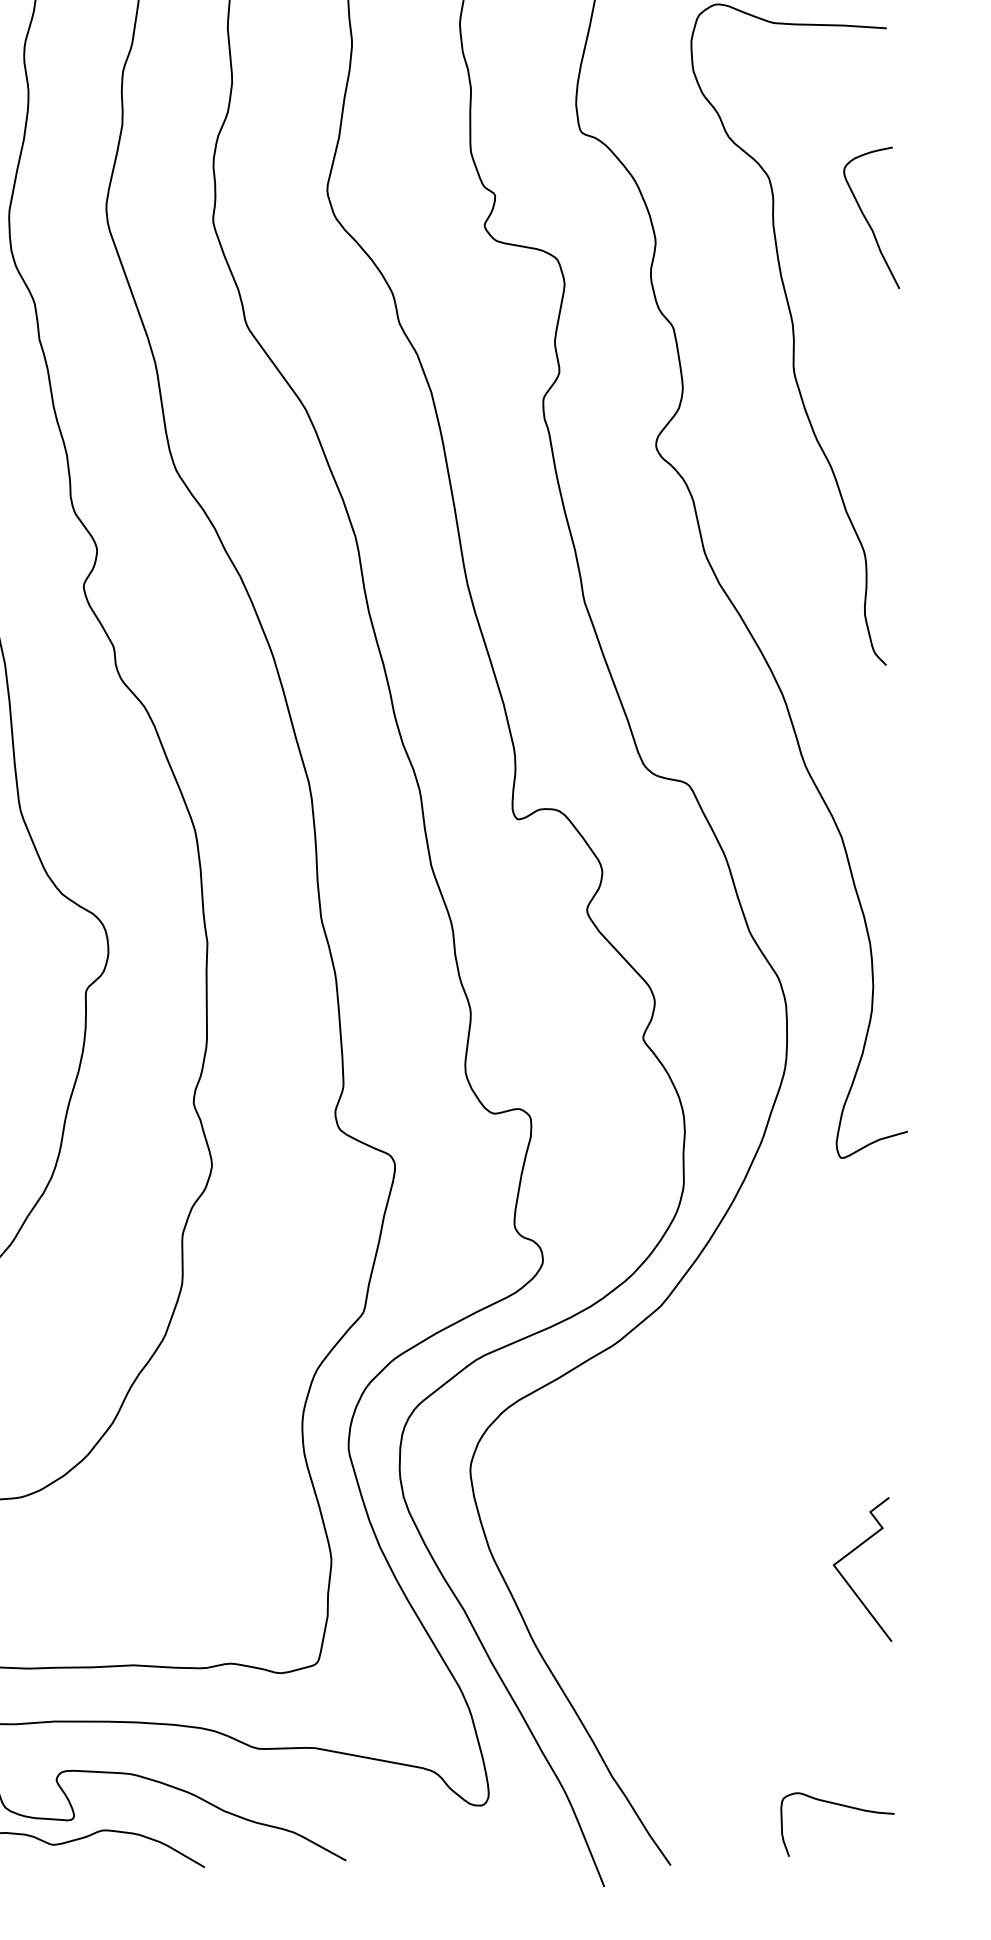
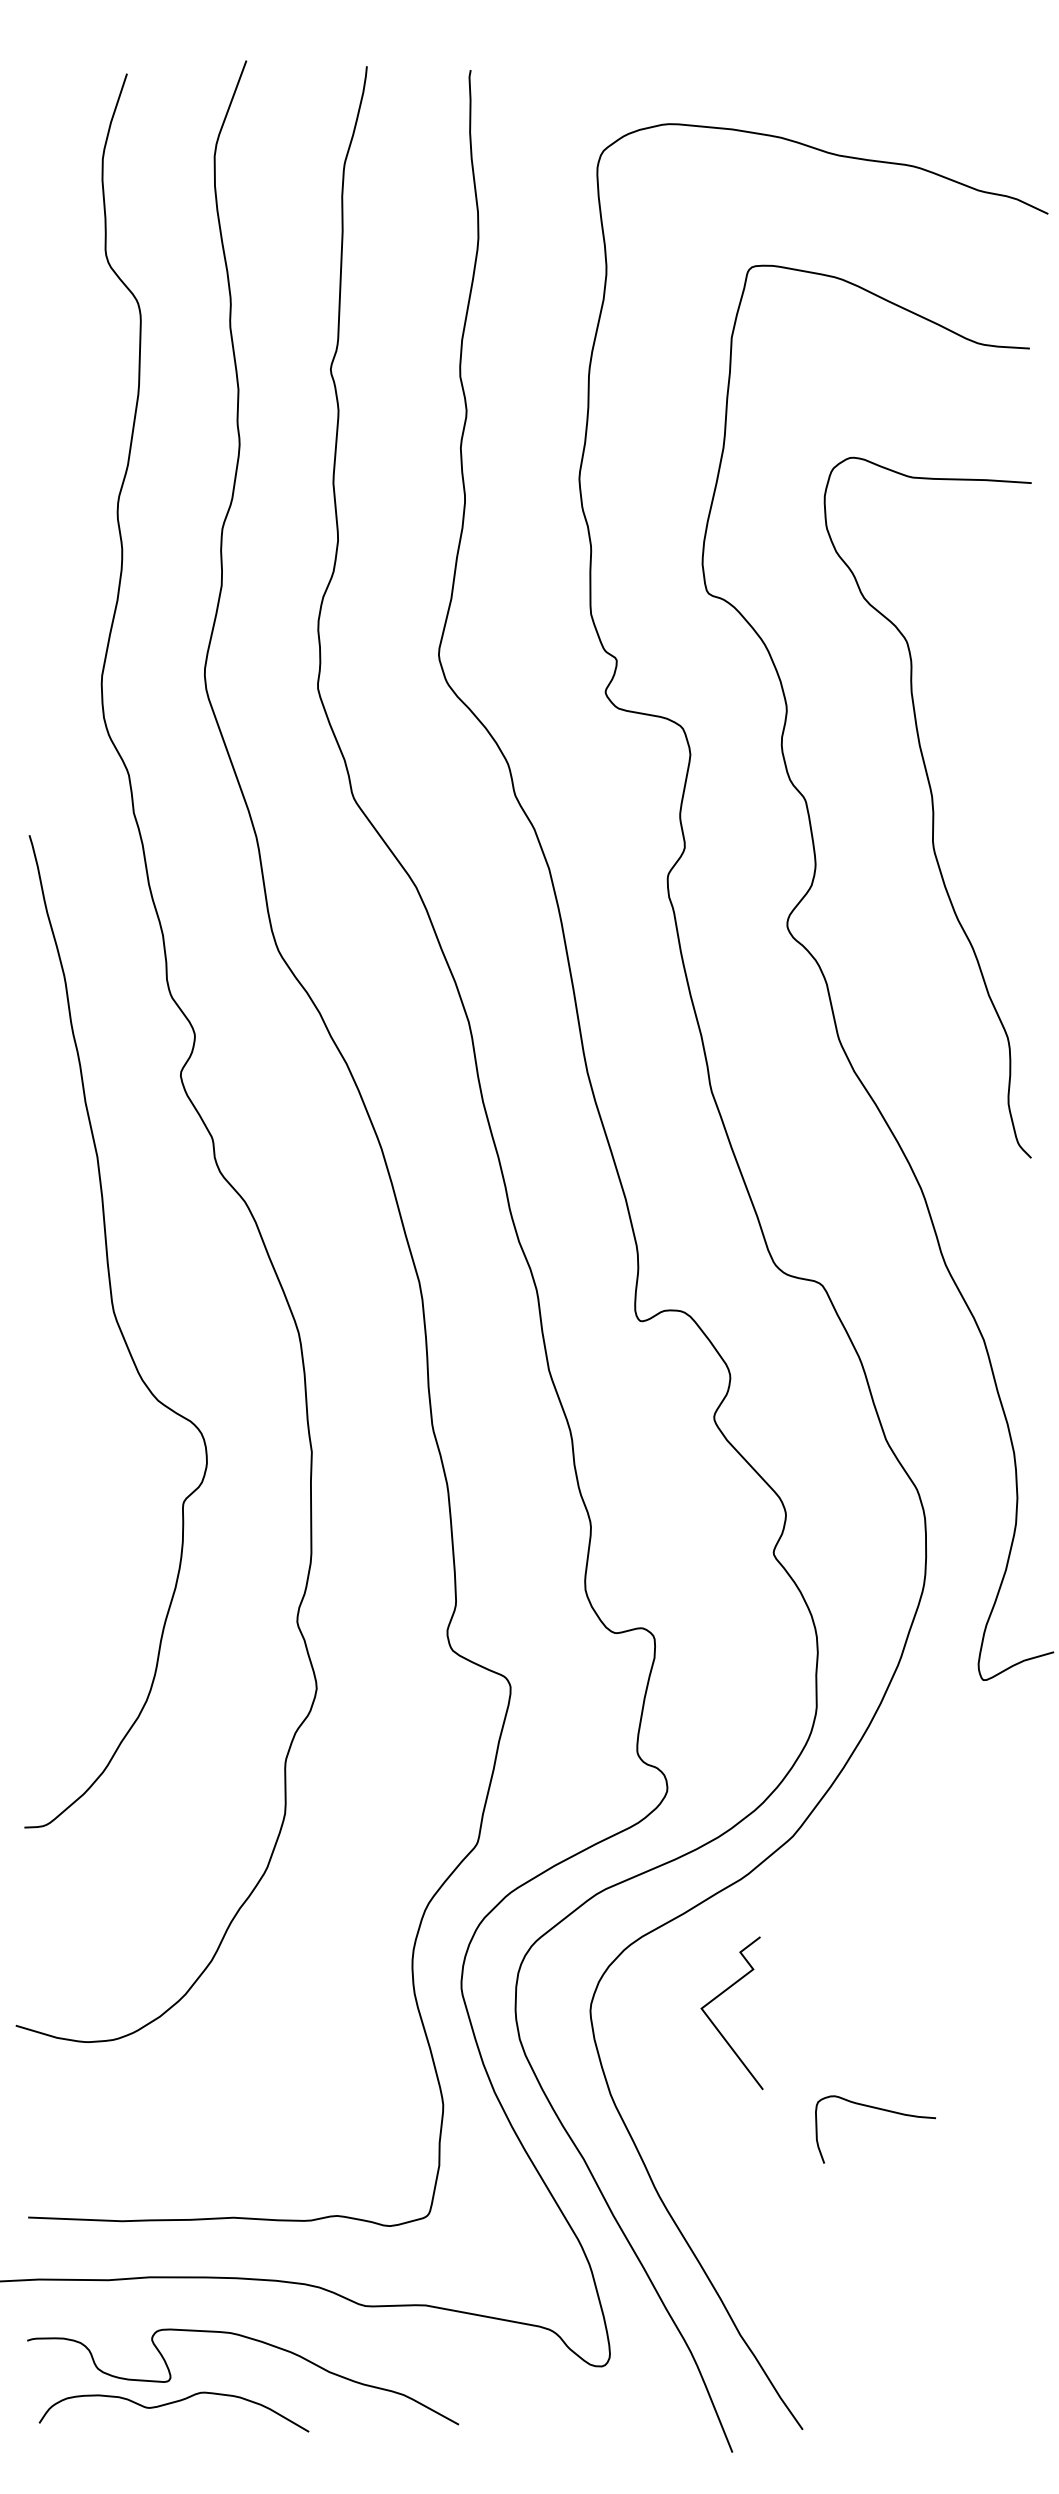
curve: (867, 220) -> (1011, 686), removed
line: (845, 1579) -> (714, 2023), moved
curve: (843, 1806) -> (881, 2110), moved

